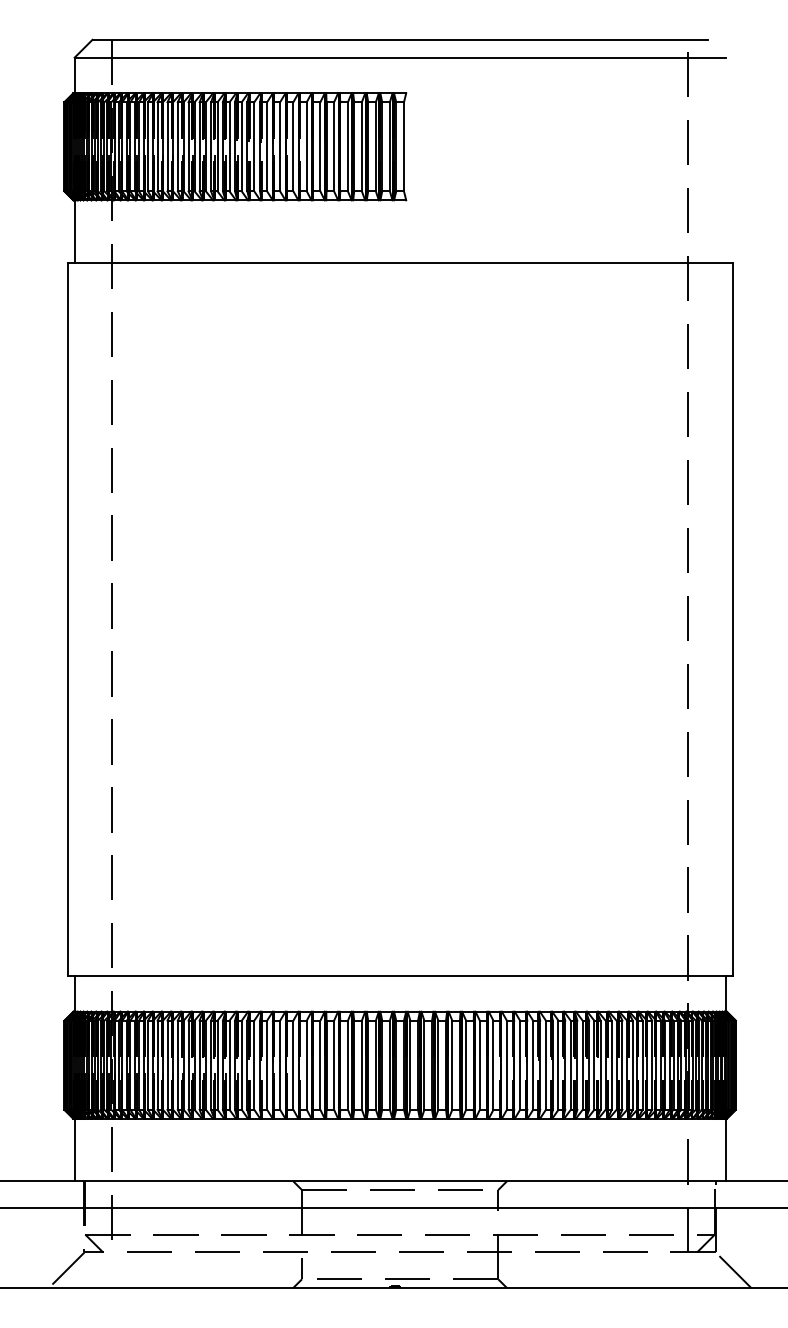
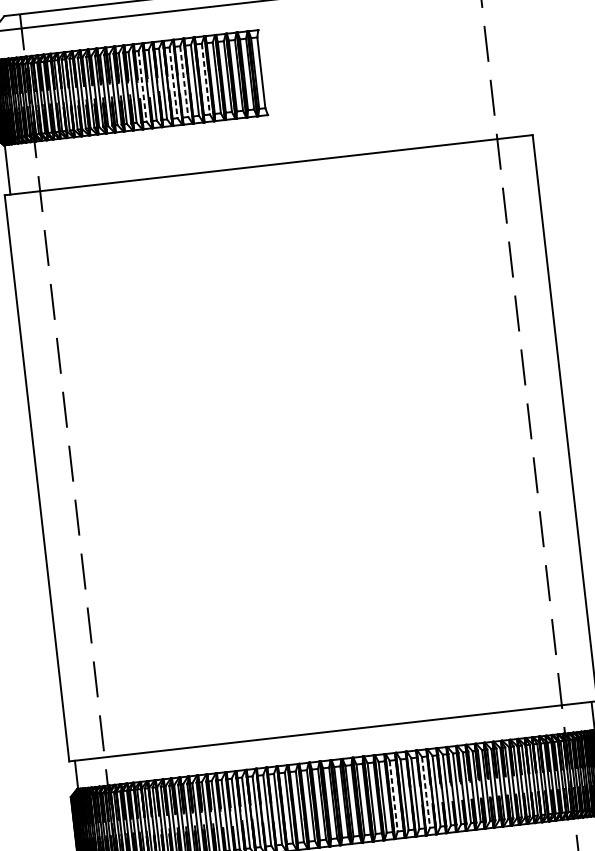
line: (254, 146) -> (142, 86), solid -> dashed
line: (293, 146) -> (173, 82), solid -> dashed
line: (306, 146) -> (183, 81), solid -> dashed
line: (334, 146) -> (206, 78), solid -> dashed
line: (466, 1065) -> (394, 796), solid -> dashed
line: (506, 1065) -> (425, 792), solid -> dashed

